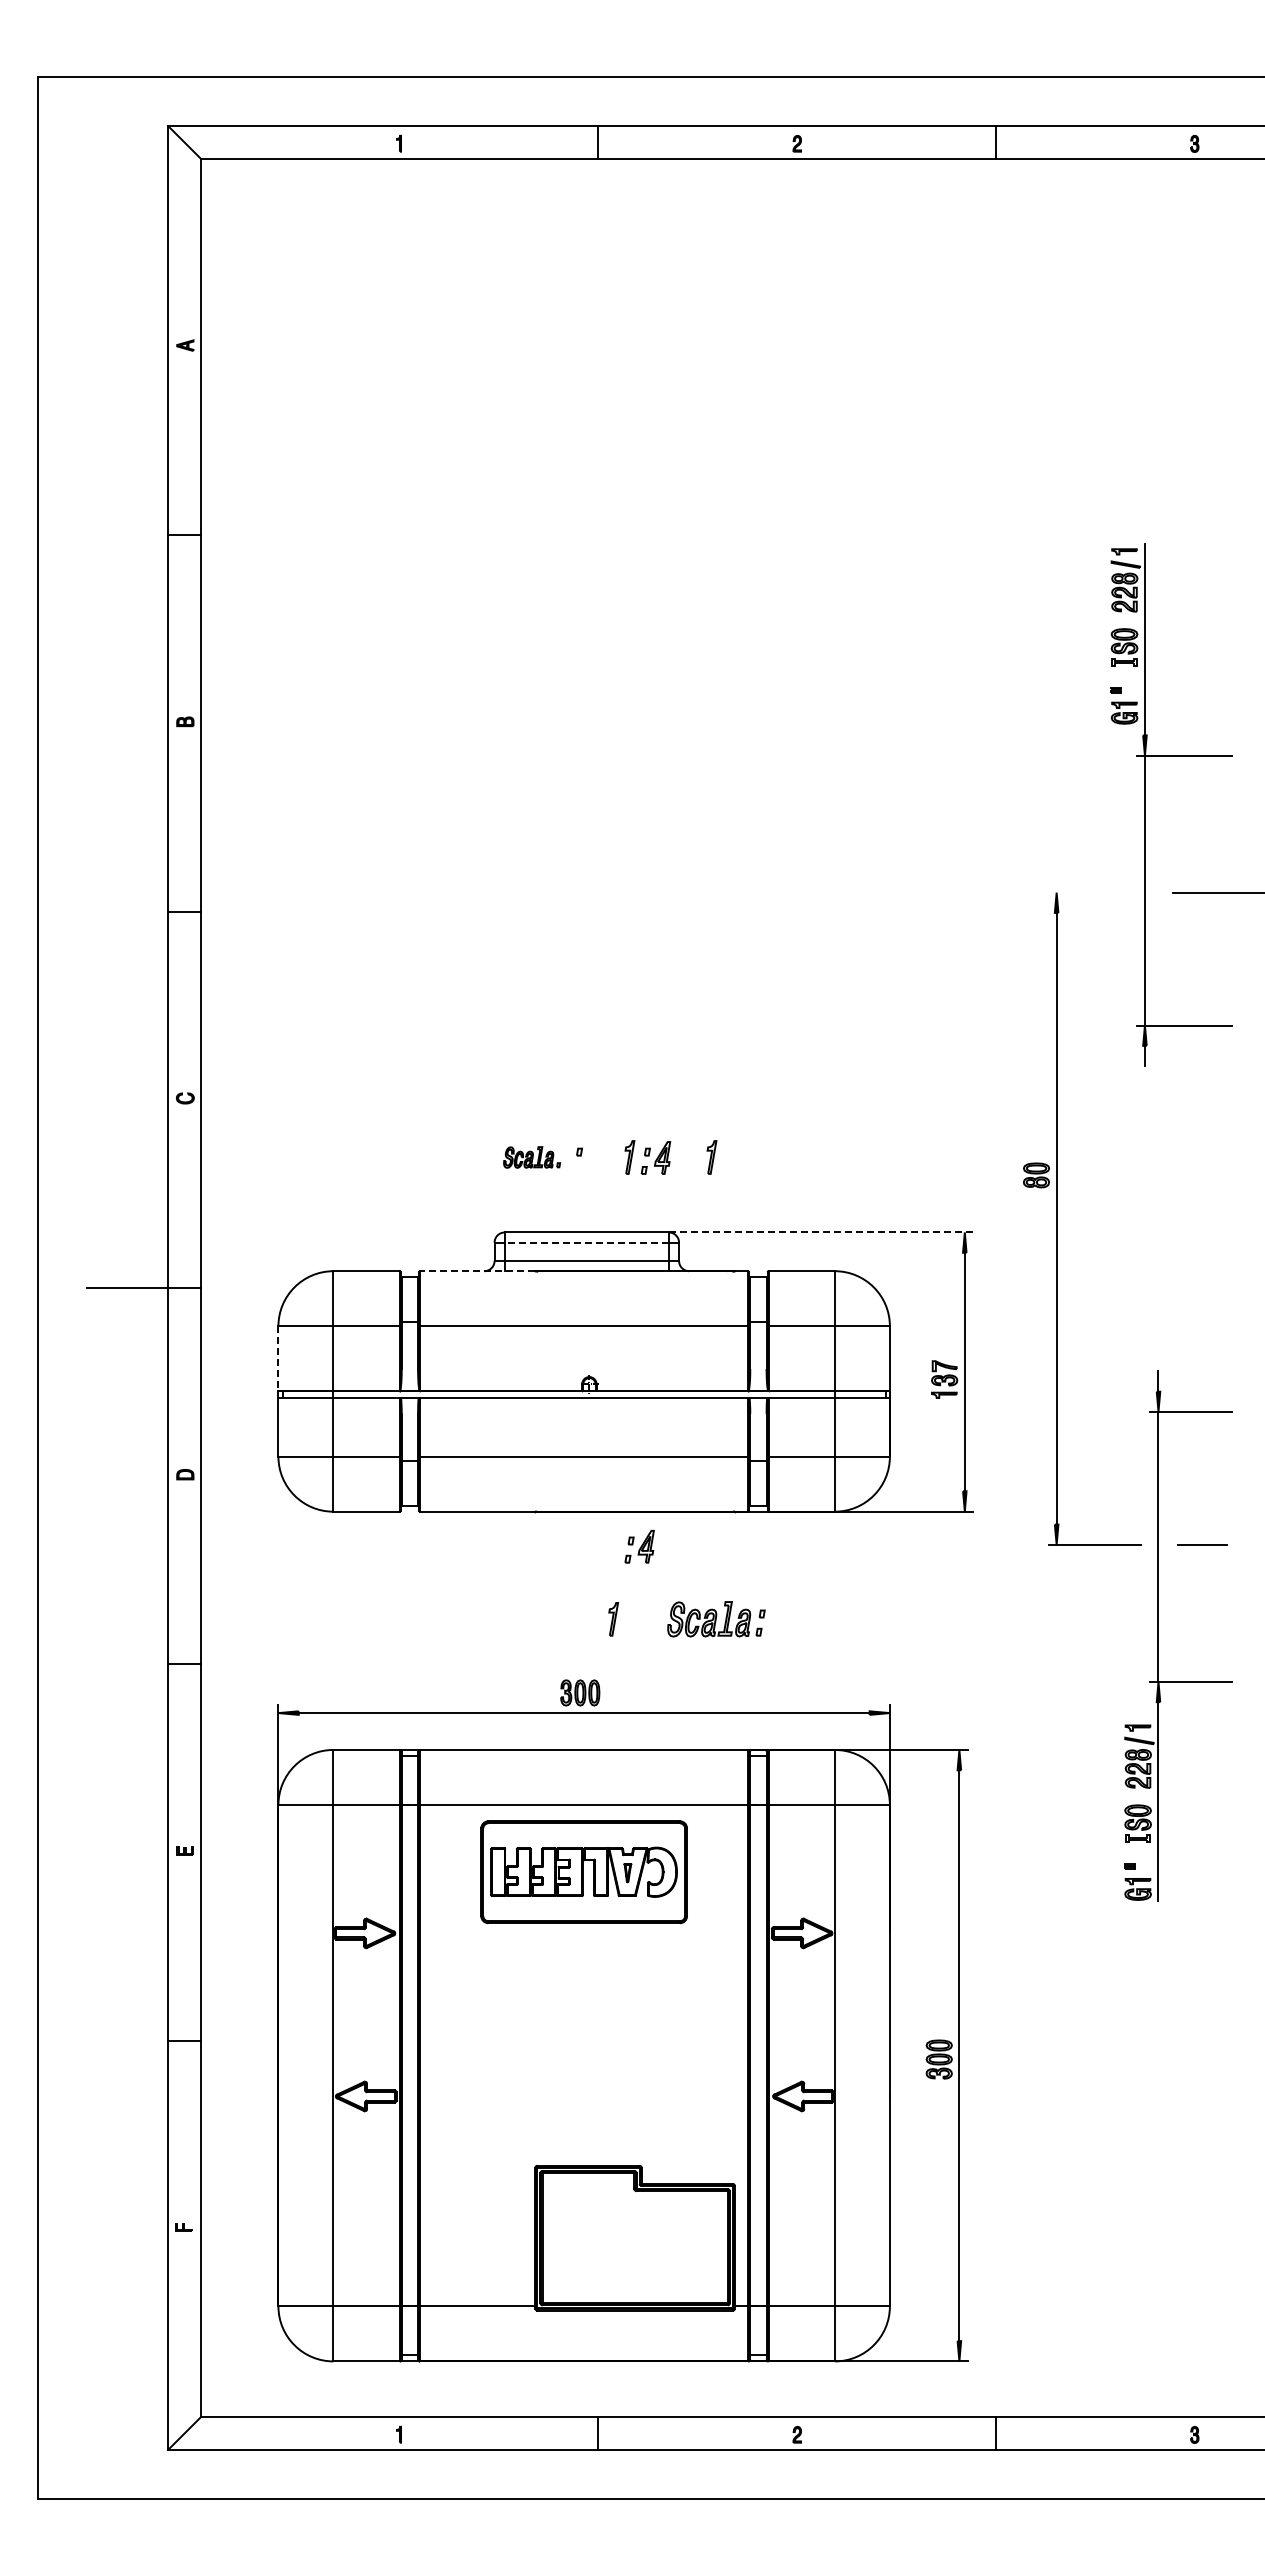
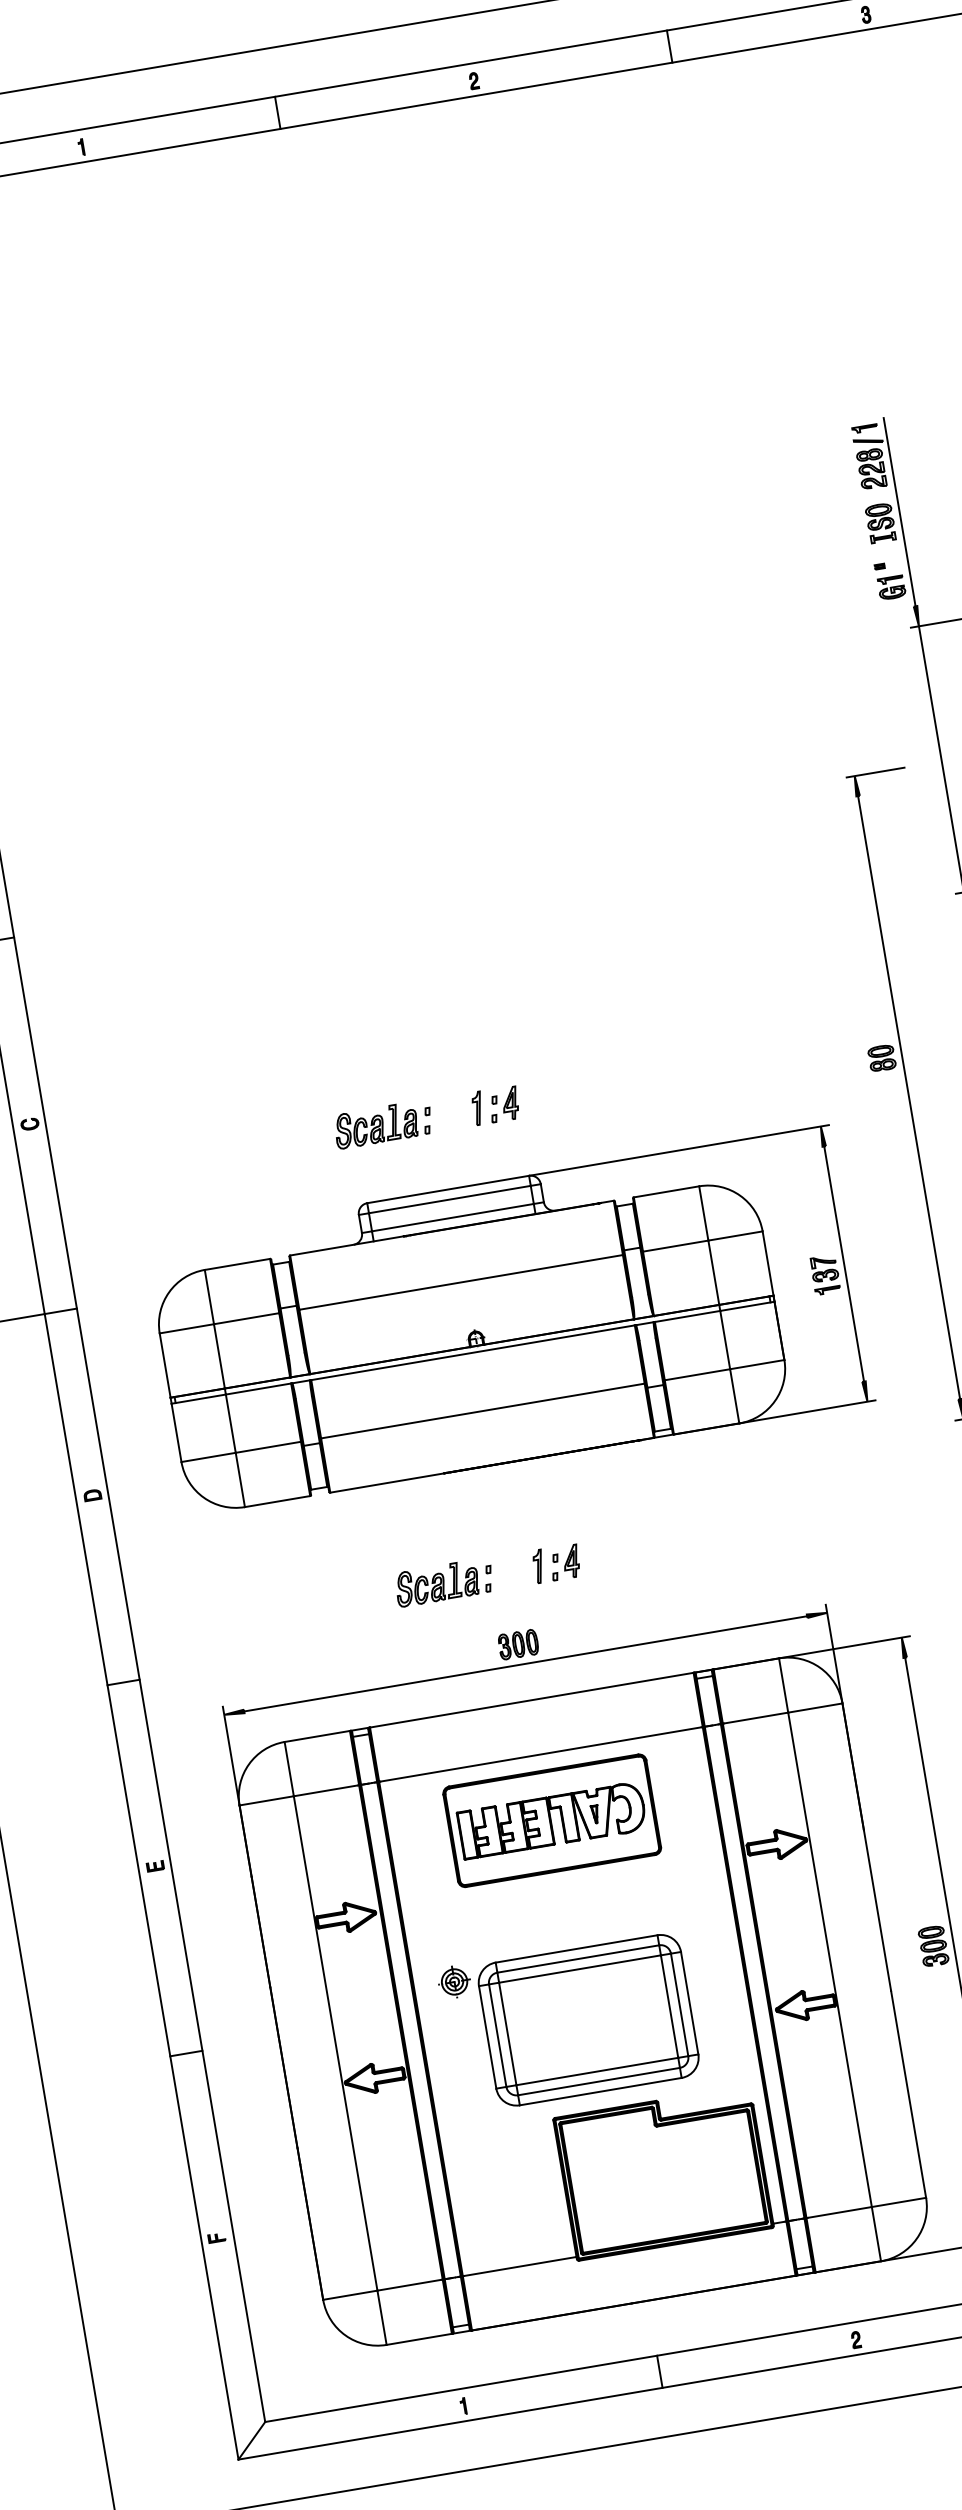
line: (1077, 892) -> (875, 772), added
part: (531, 1157) -> (381, 1124), size x1.67
part: (711, 1157) -> (558, 1094), removed
line: (821, 1232) -> (679, 1150), dashed -> solid
line: (586, 1242) -> (449, 1199), dashed -> solid
line: (477, 1271) -> (346, 1246), dashed -> solid
line: (278, 1358) -> (165, 1365), dashed -> solid
part: (639, 1546) -> (564, 1562), moved
part: (716, 1619) -> (444, 1582), moved
part: (567, 2073) -> (569, 2021), added

